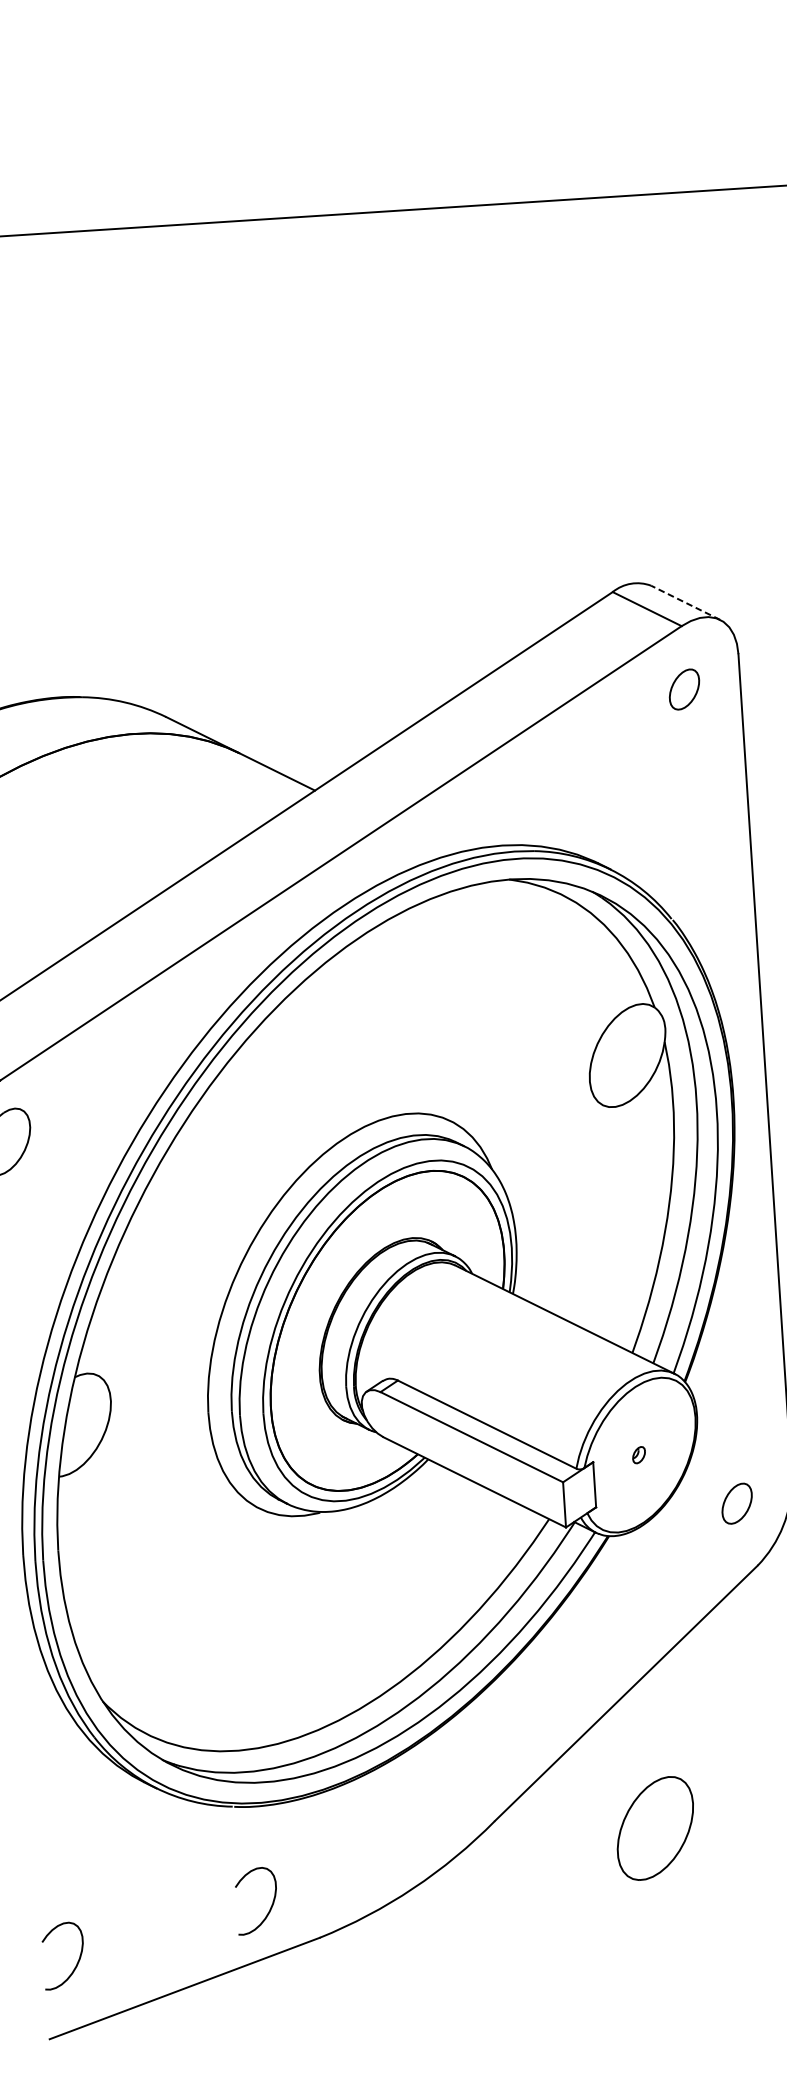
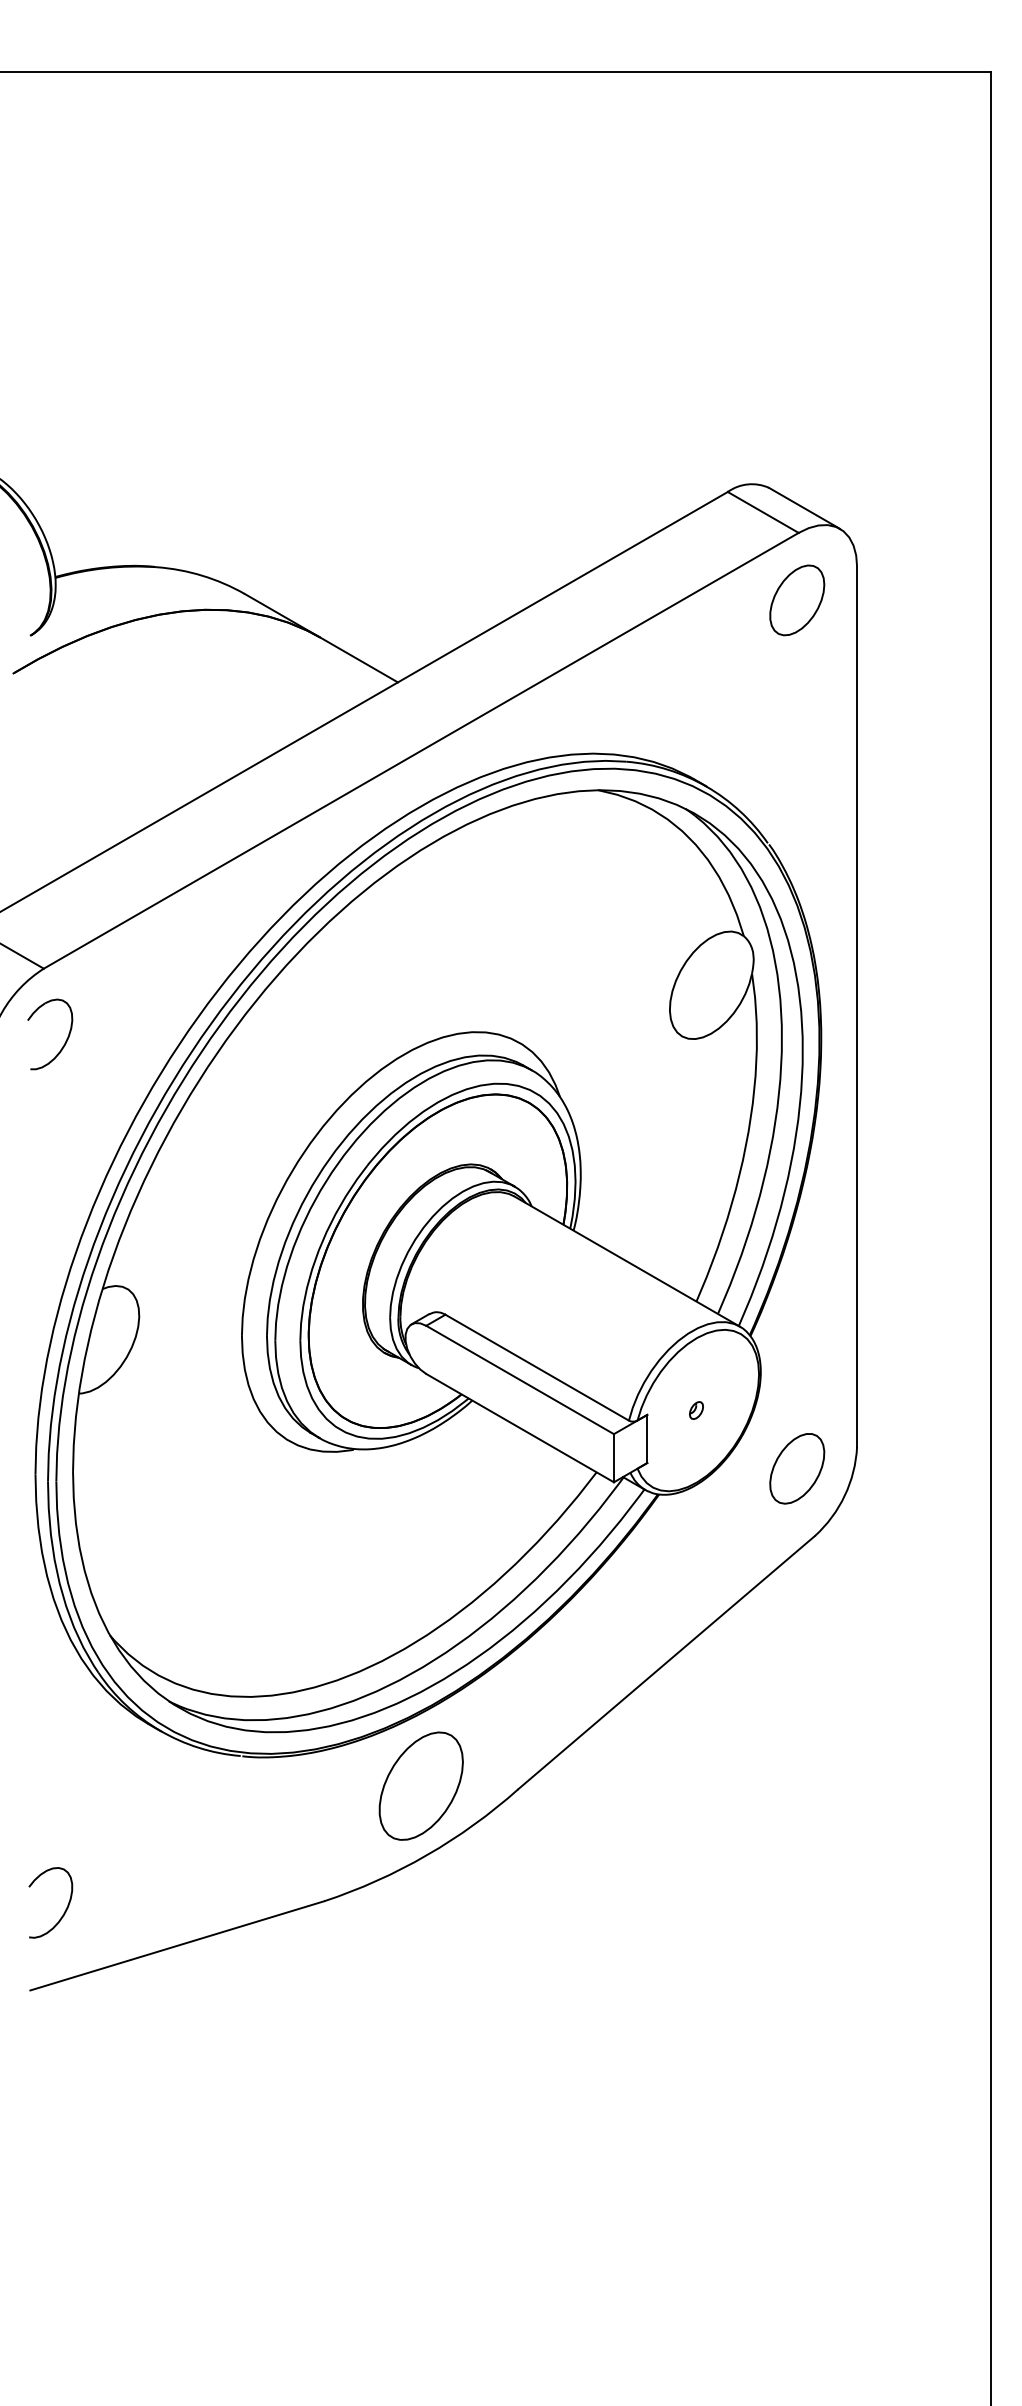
line: (685, 602) -> (804, 508), dashed -> solid
part: (684, 689) -> (797, 600), size x1.67
part: (737, 1503) -> (797, 1468), size x1.67
part: (654, 1827) -> (420, 1785), moved
curve: (270, 1906) -> (274, 1864), removed

